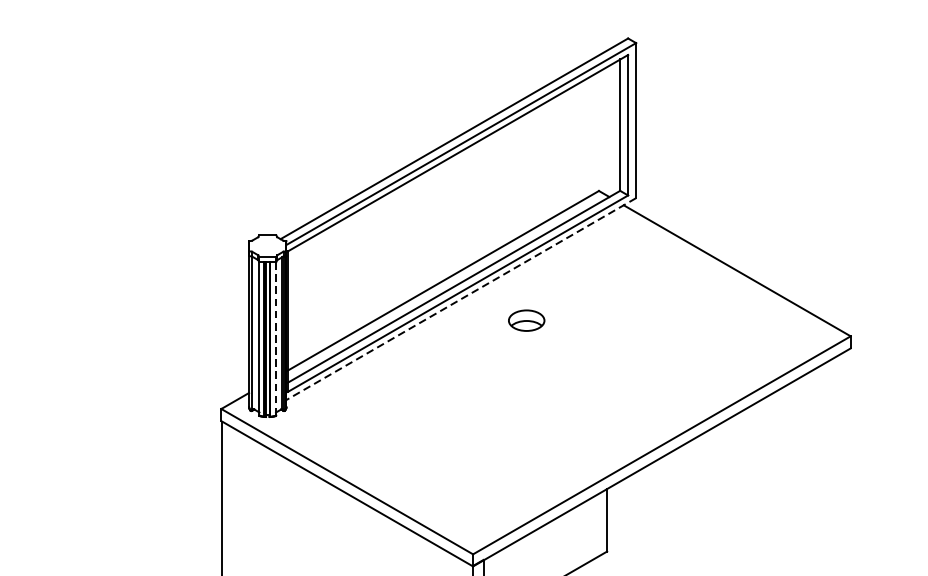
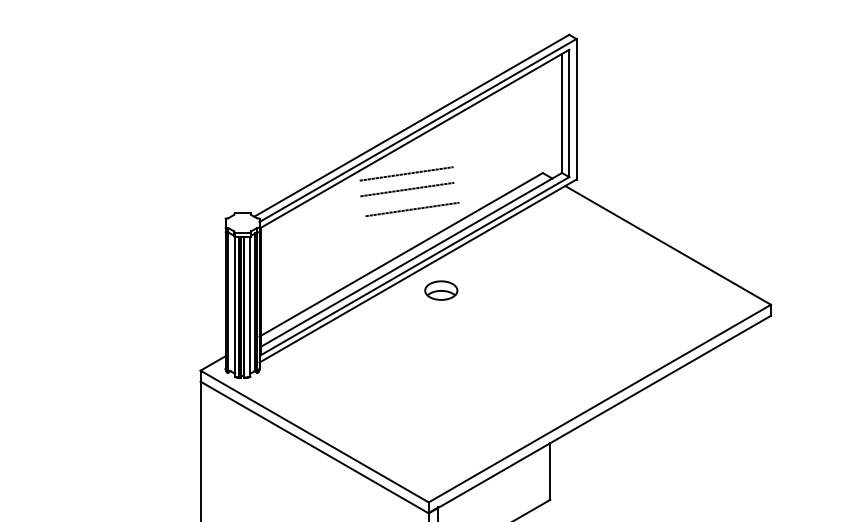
line: (448, 191) -> (406, 173), added
line: (449, 209) -> (407, 189), added
line: (455, 231) -> (412, 209), added
line: (461, 299) -> (418, 271), dashed -> solid
part: (526, 320) -> (441, 290), moved
line: (276, 338) -> (250, 306), dashed -> solid

